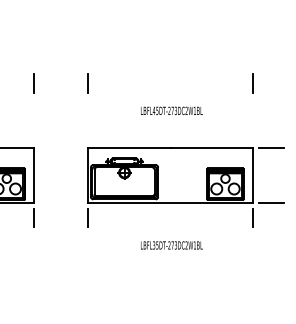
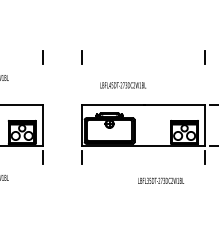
text: (171, 110) -> (122, 85), moved
text: (171, 245) -> (160, 180), moved

